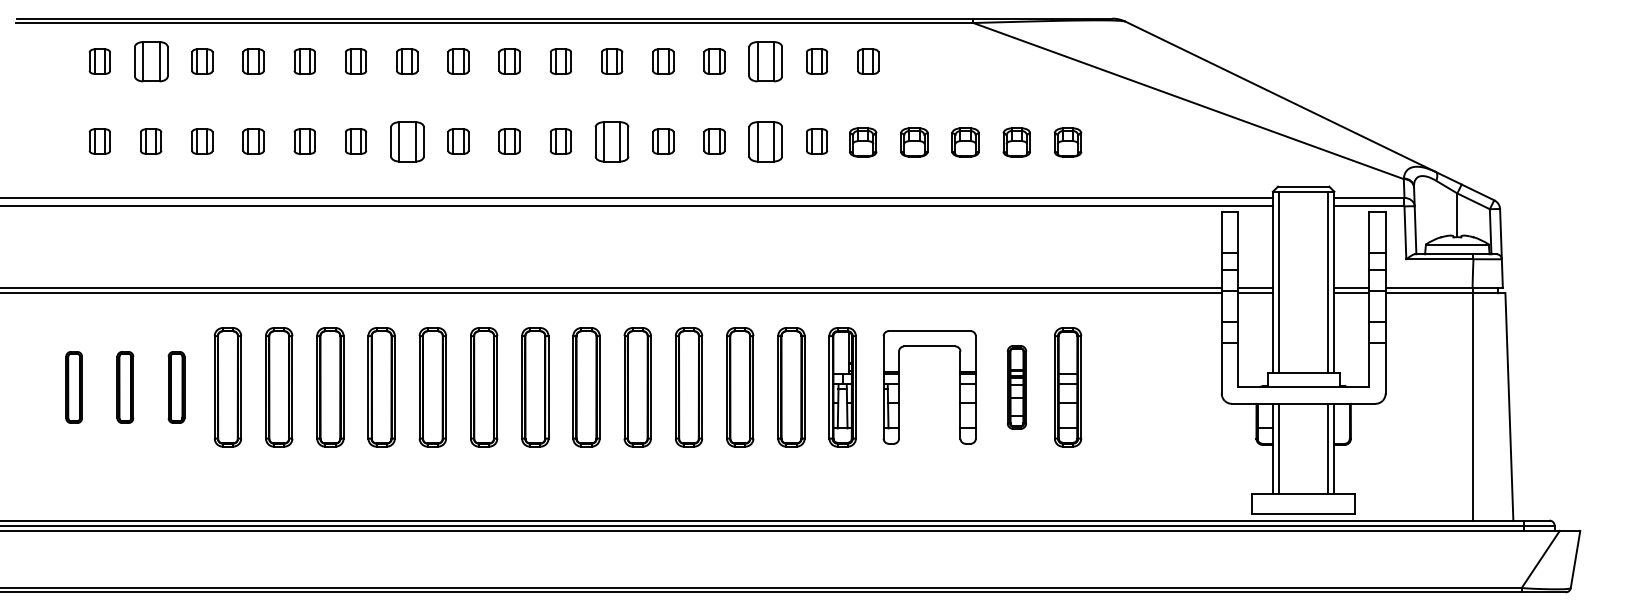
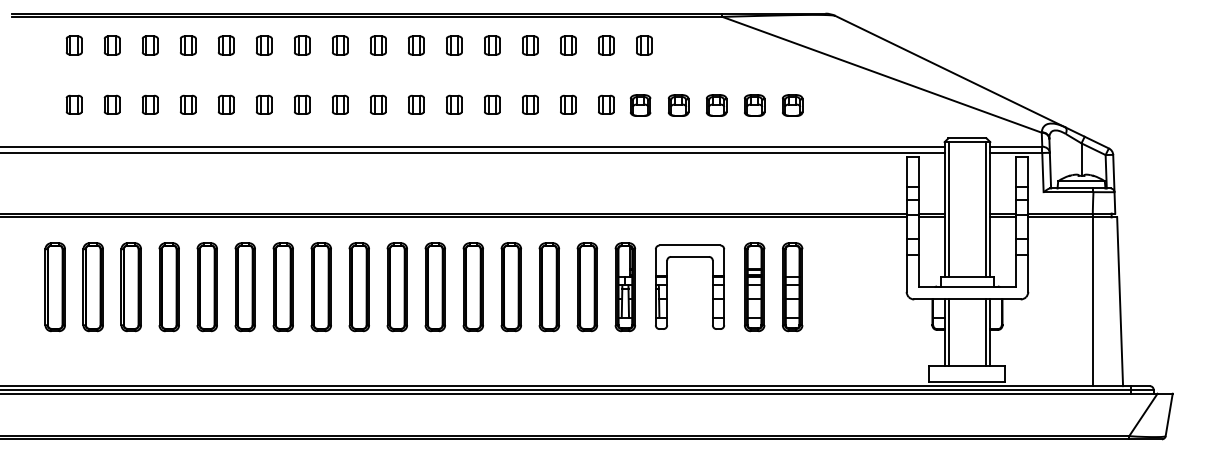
part: (150, 61) -> (111, 45), size x0.62
part: (765, 61) -> (568, 45), size x0.62
part: (406, 141) -> (301, 104), size x0.62
part: (612, 141) -> (454, 104), size x0.62
part: (765, 141) -> (568, 104), size x0.62
part: (73, 387) -> (54, 287), size x1.67
part: (124, 387) -> (92, 287), size x1.67
part: (175, 387) -> (130, 287), size x1.67
part: (1016, 387) -> (754, 287), size x1.43

